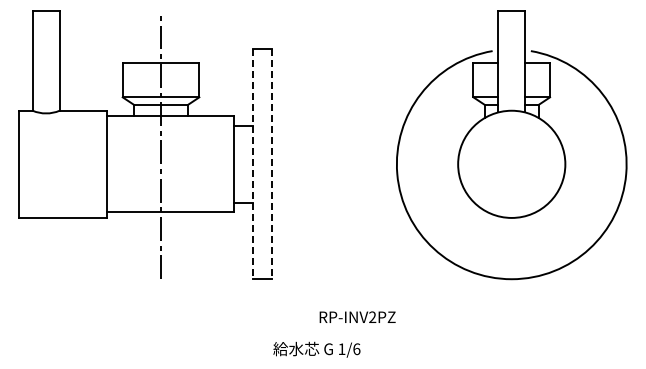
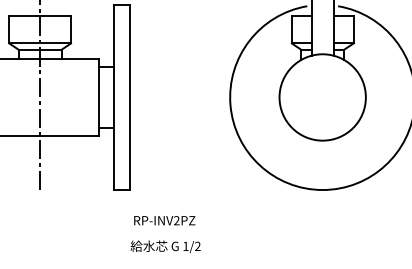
line: (252, 164) -> (113, 97), dashed -> solid
line: (272, 164) -> (129, 97), dashed -> solid
text: (357, 316) -> (164, 220), moved
text: (356, 349) -> (197, 246), 1/6 -> 1/2

